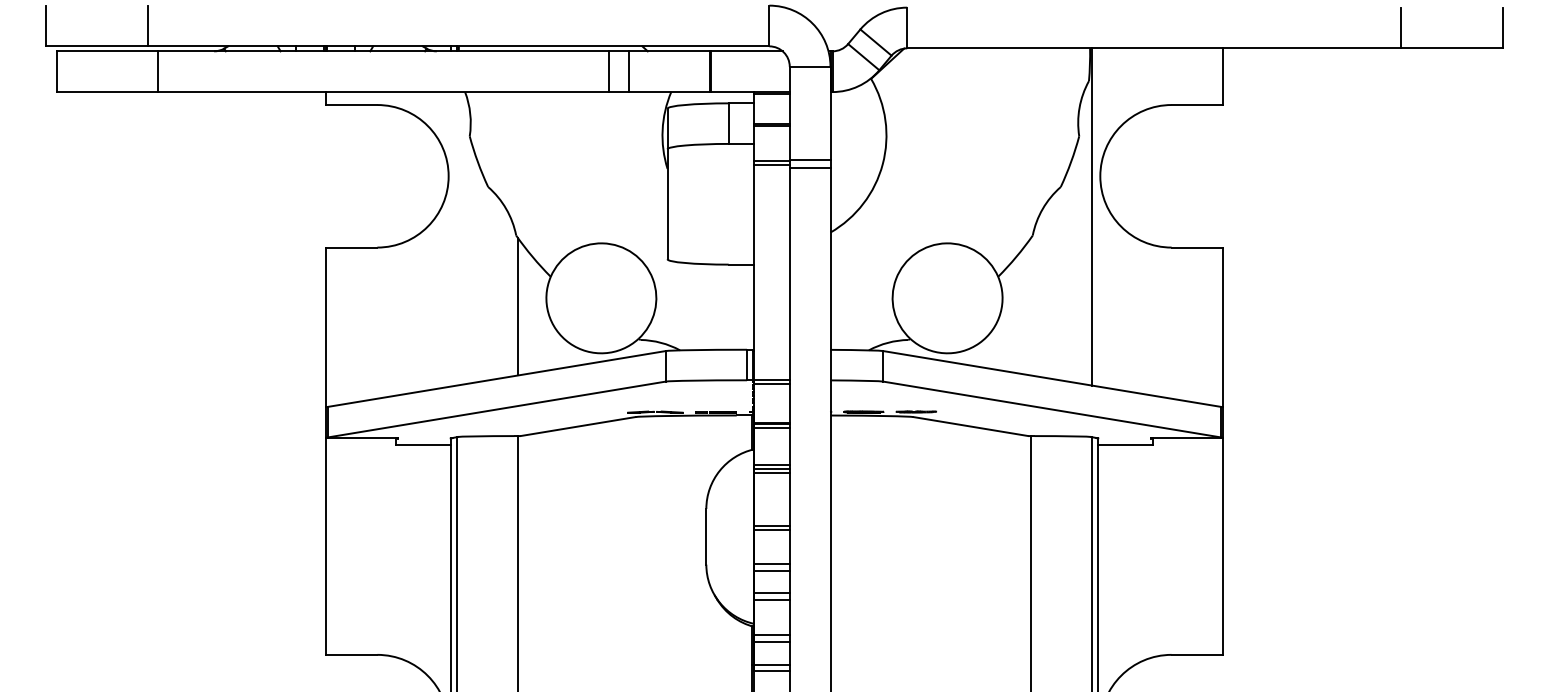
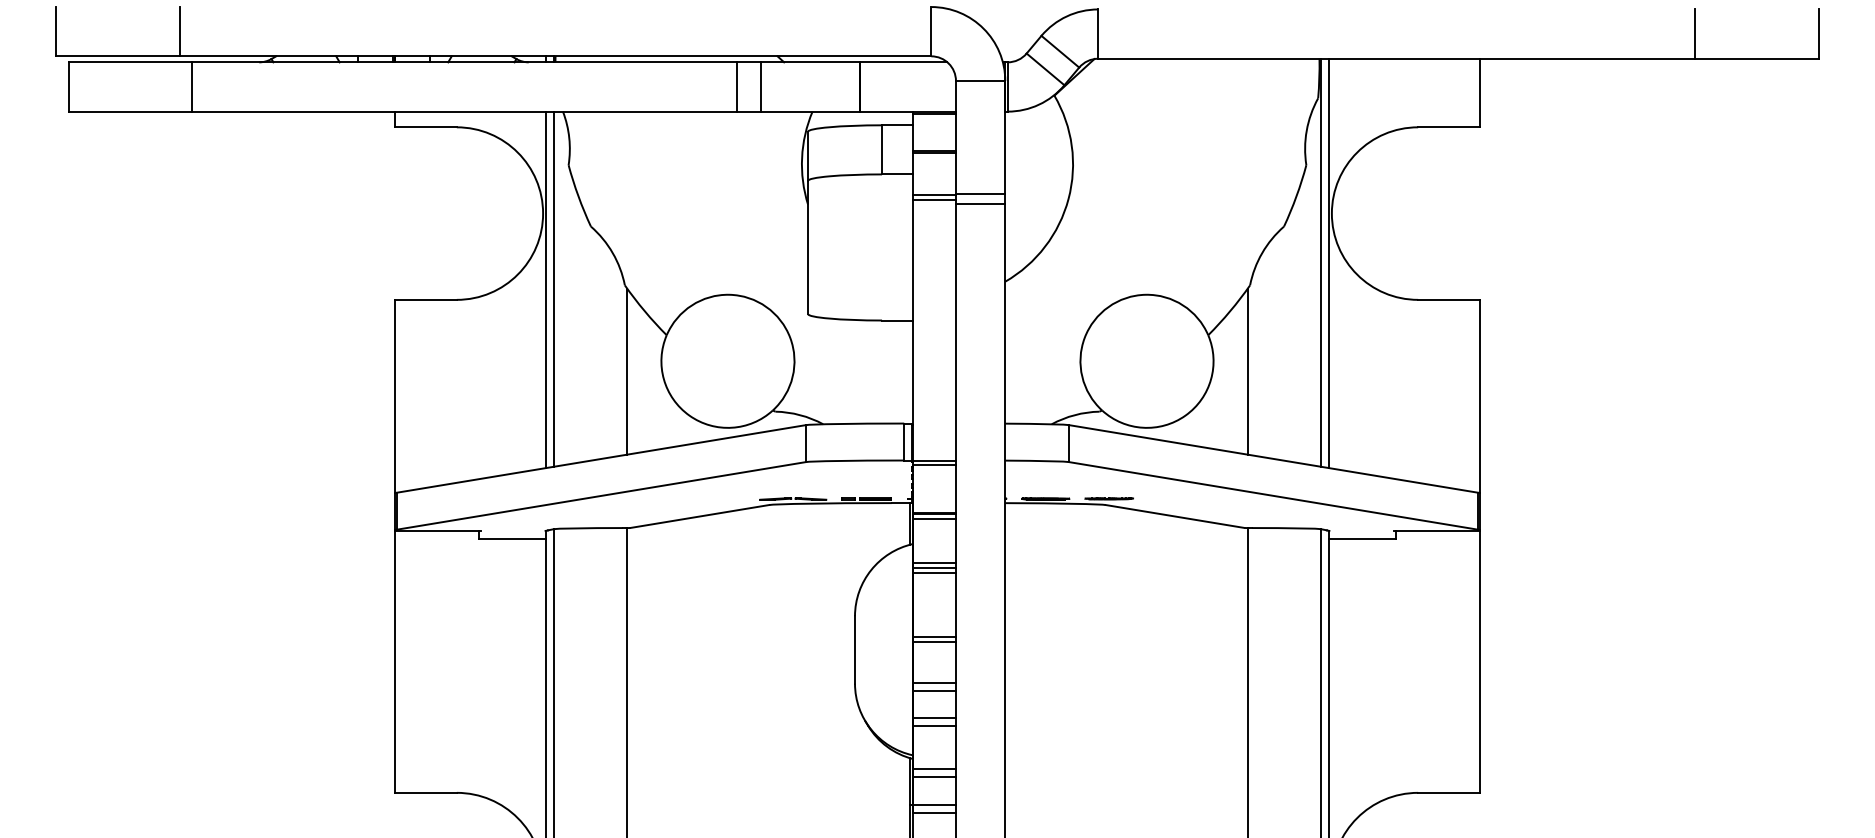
line: (1098, 217) -> (1329, 263), added
line: (457, 238) -> (553, 288), added
line: (450, 239) -> (545, 290), added
line: (1030, 306) -> (1247, 371), added

